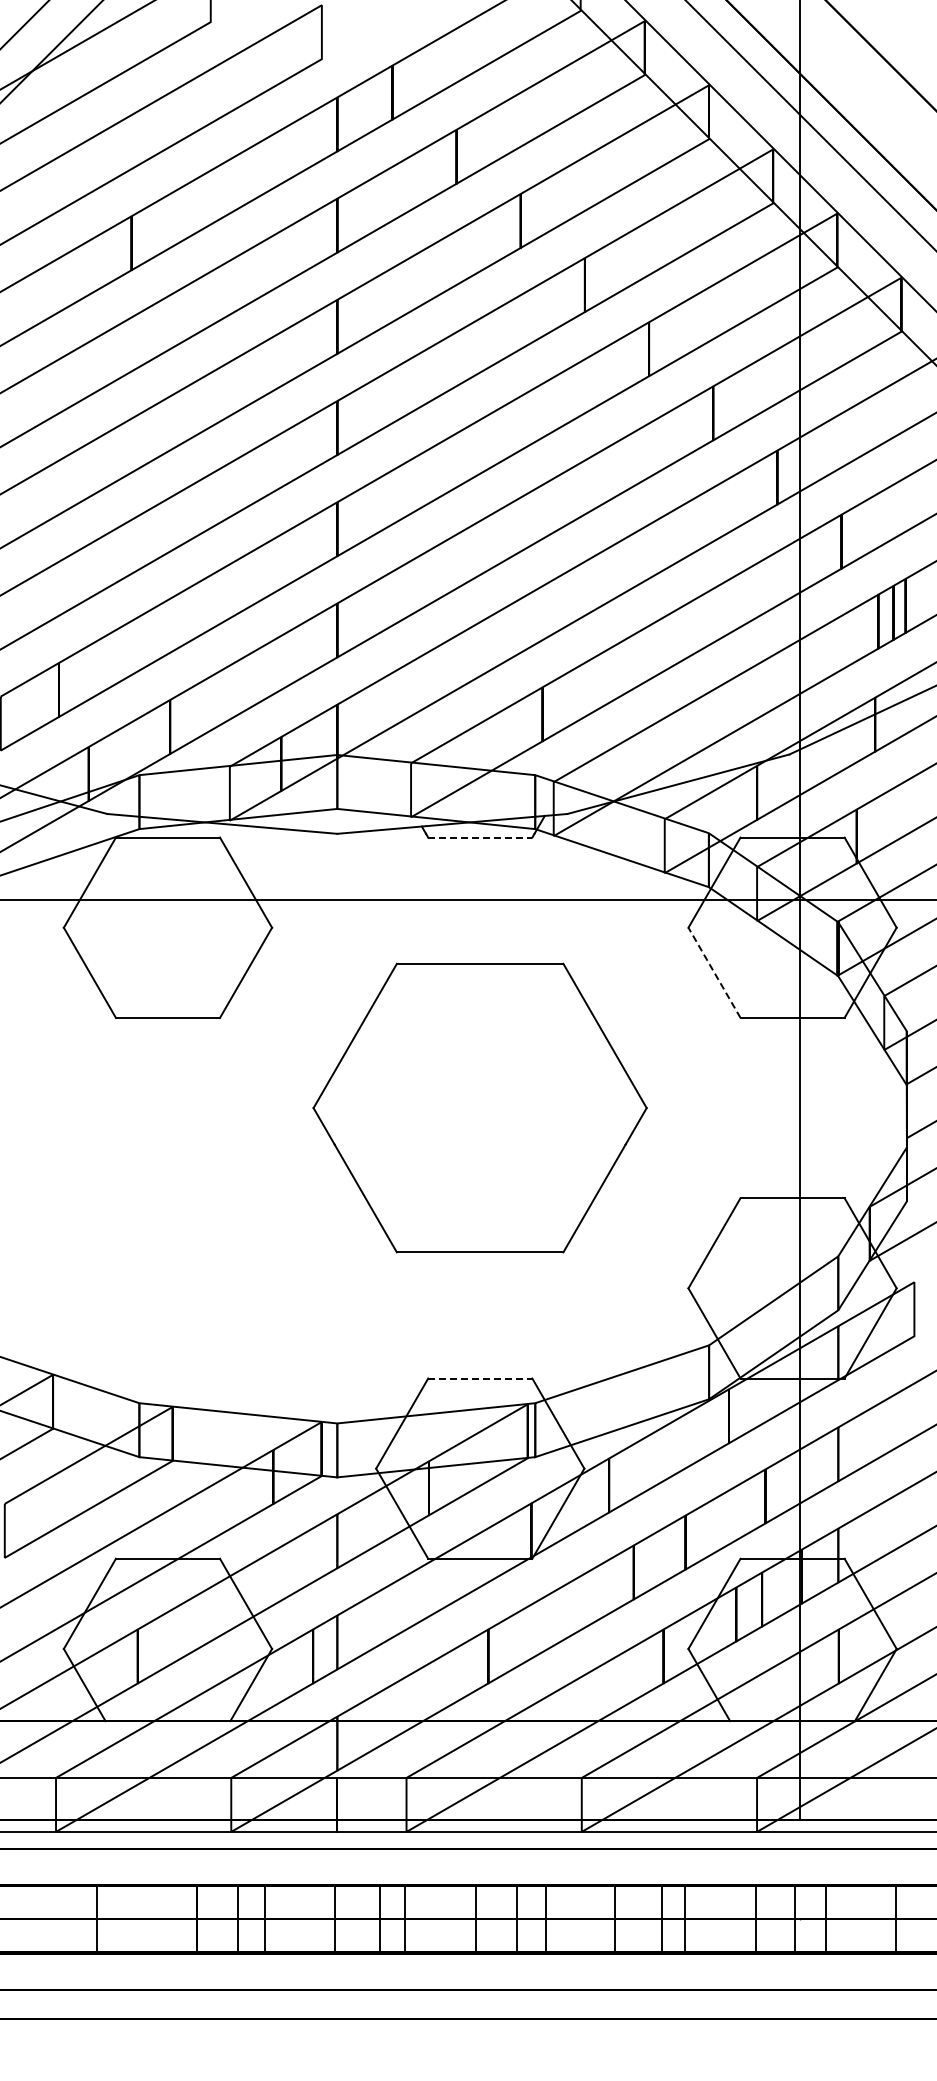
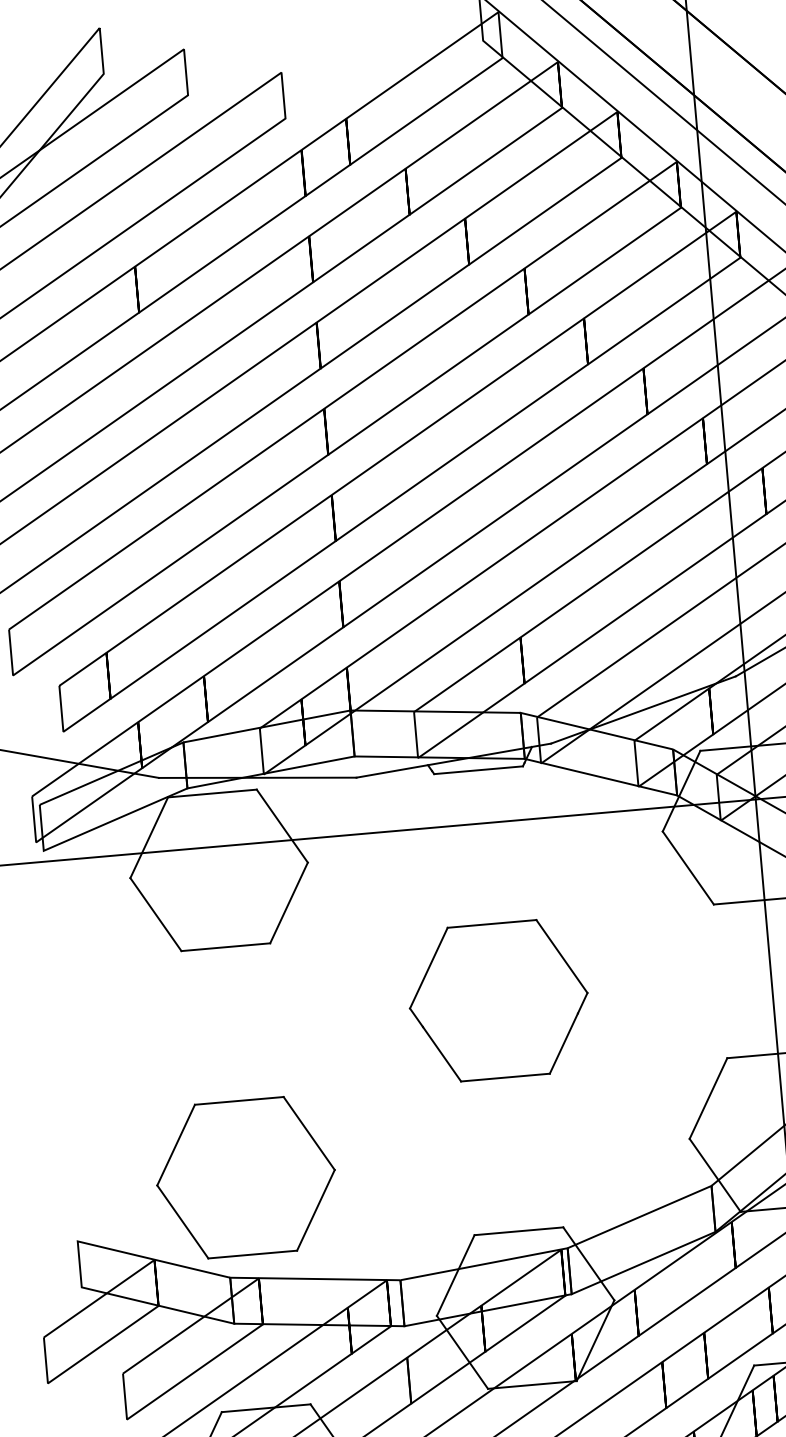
line: (480, 837) -> (478, 770), dashed -> solid
line: (714, 972) -> (688, 867), dashed -> solid
part: (480, 1107) -> (498, 1000), size x0.62
part: (167, 1288) -> (245, 1177), added
line: (480, 1378) -> (519, 1231), dashed -> solid

